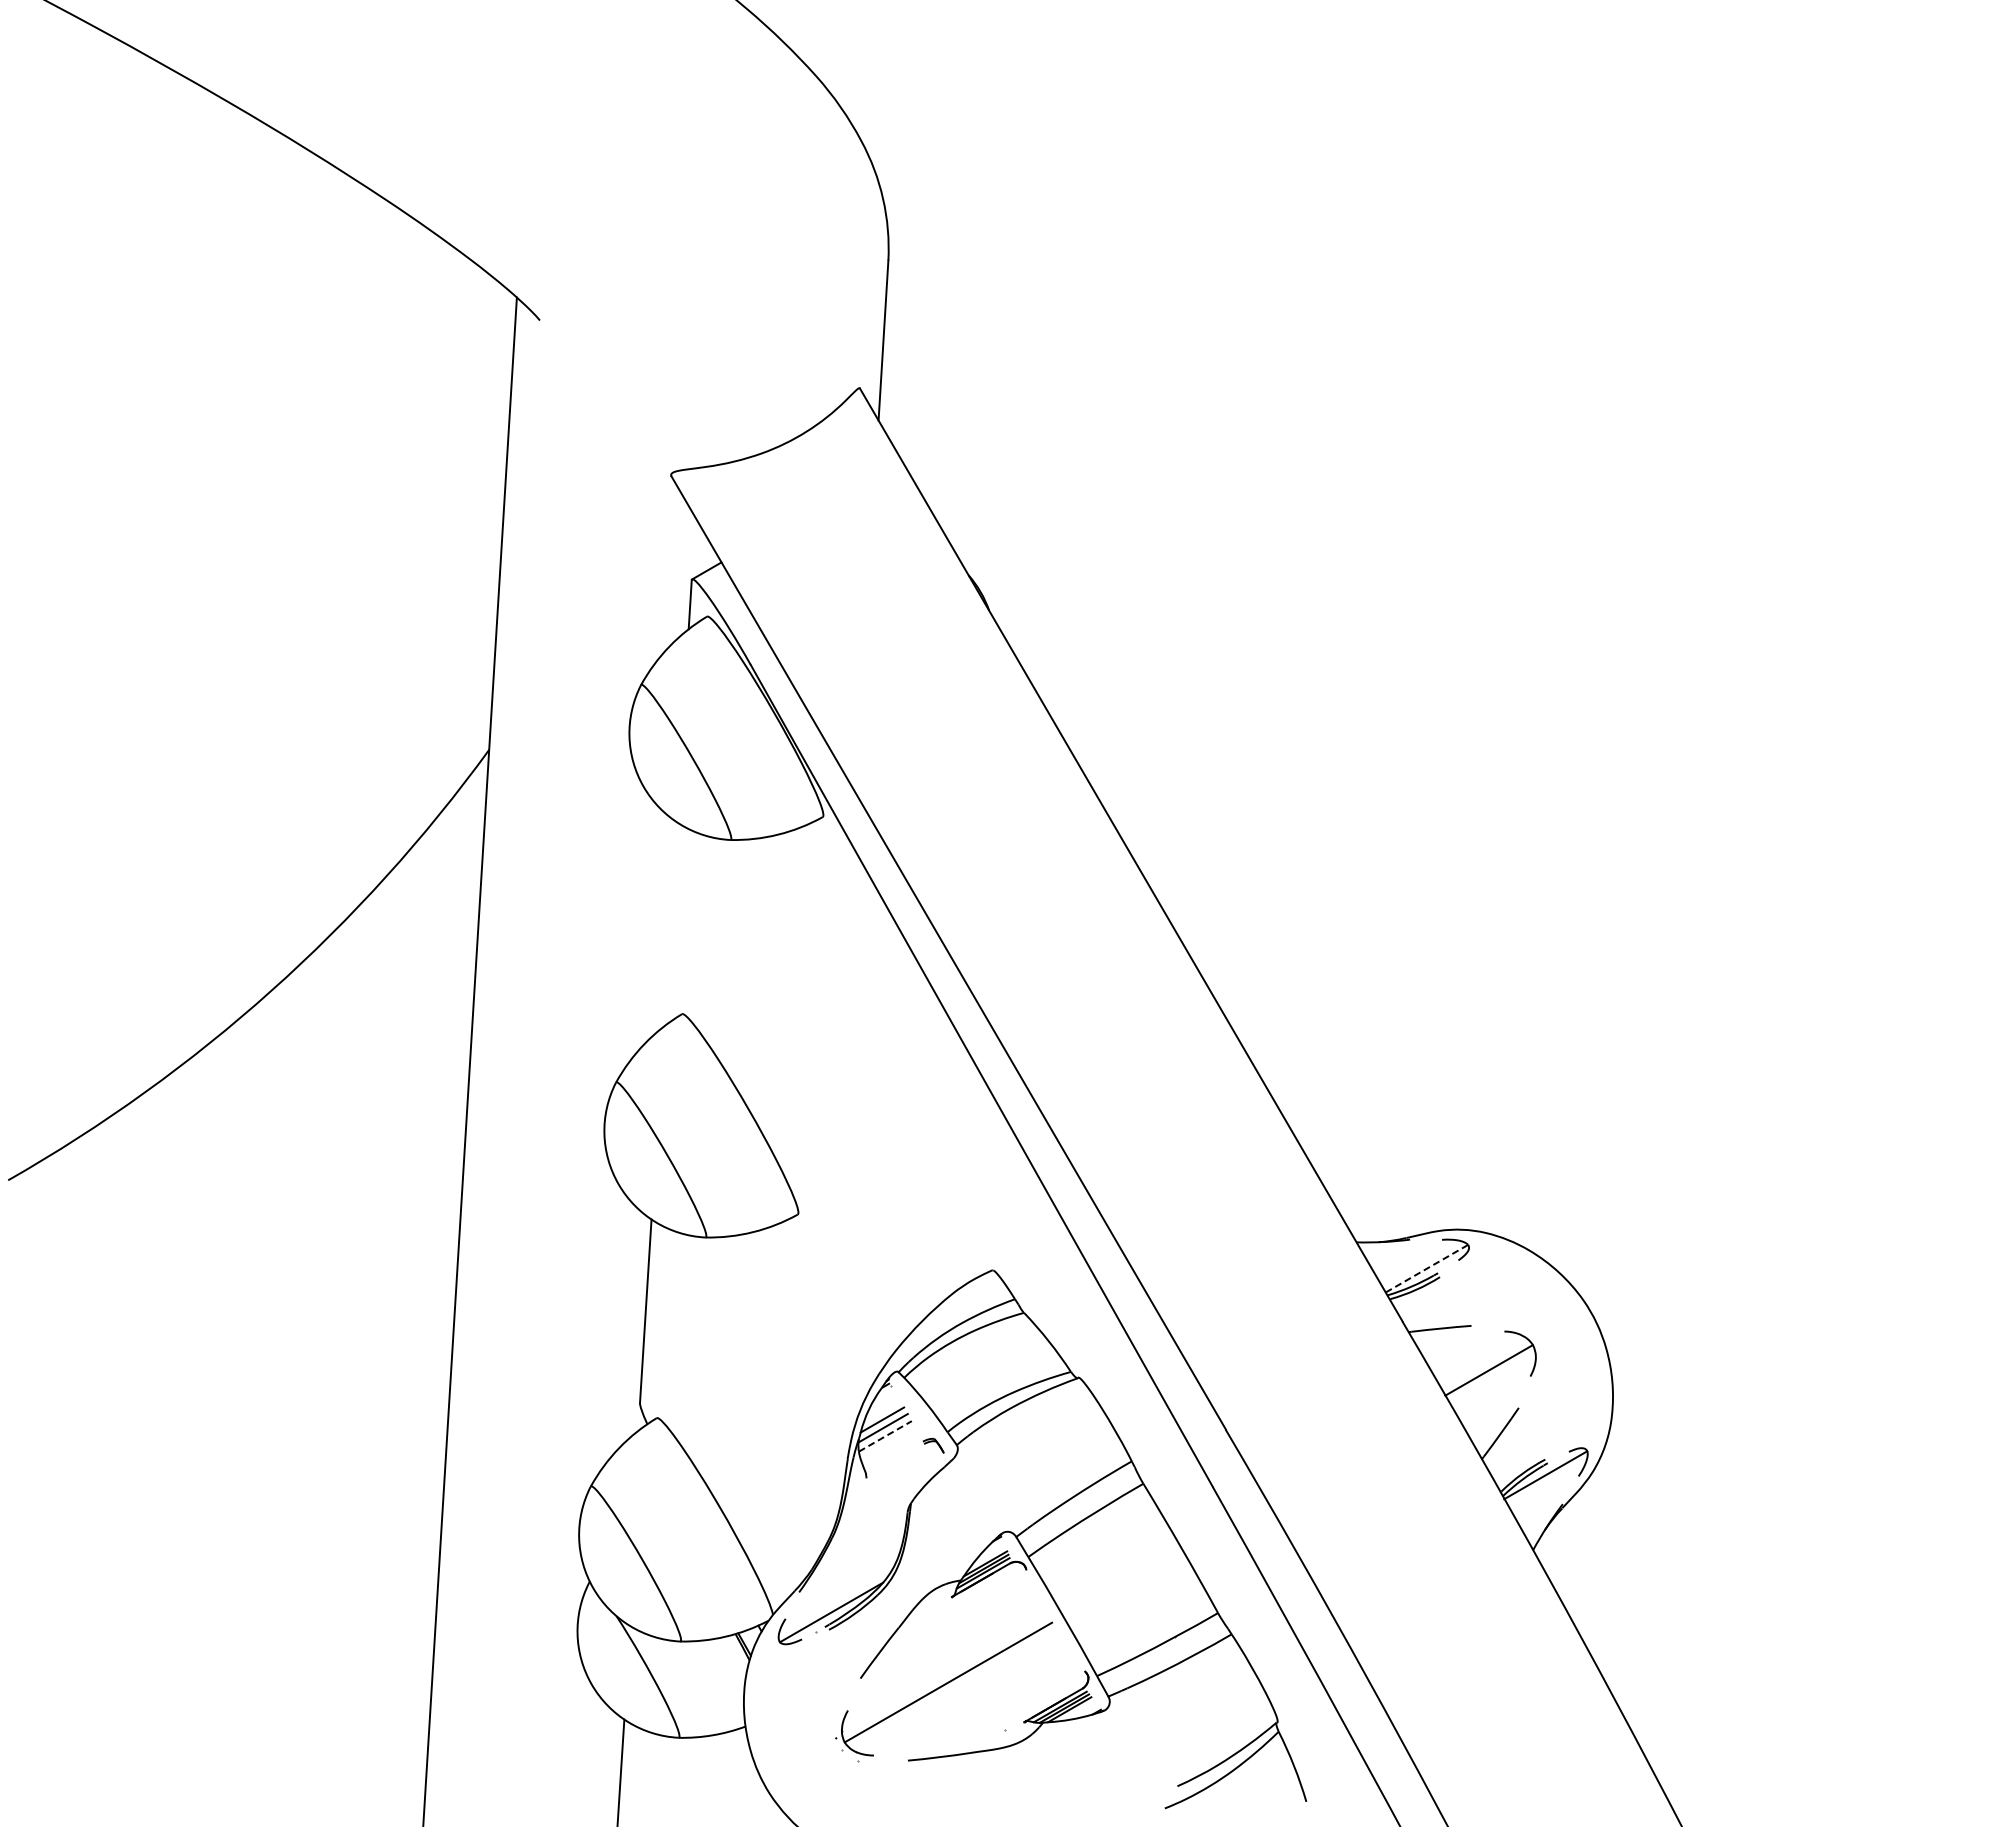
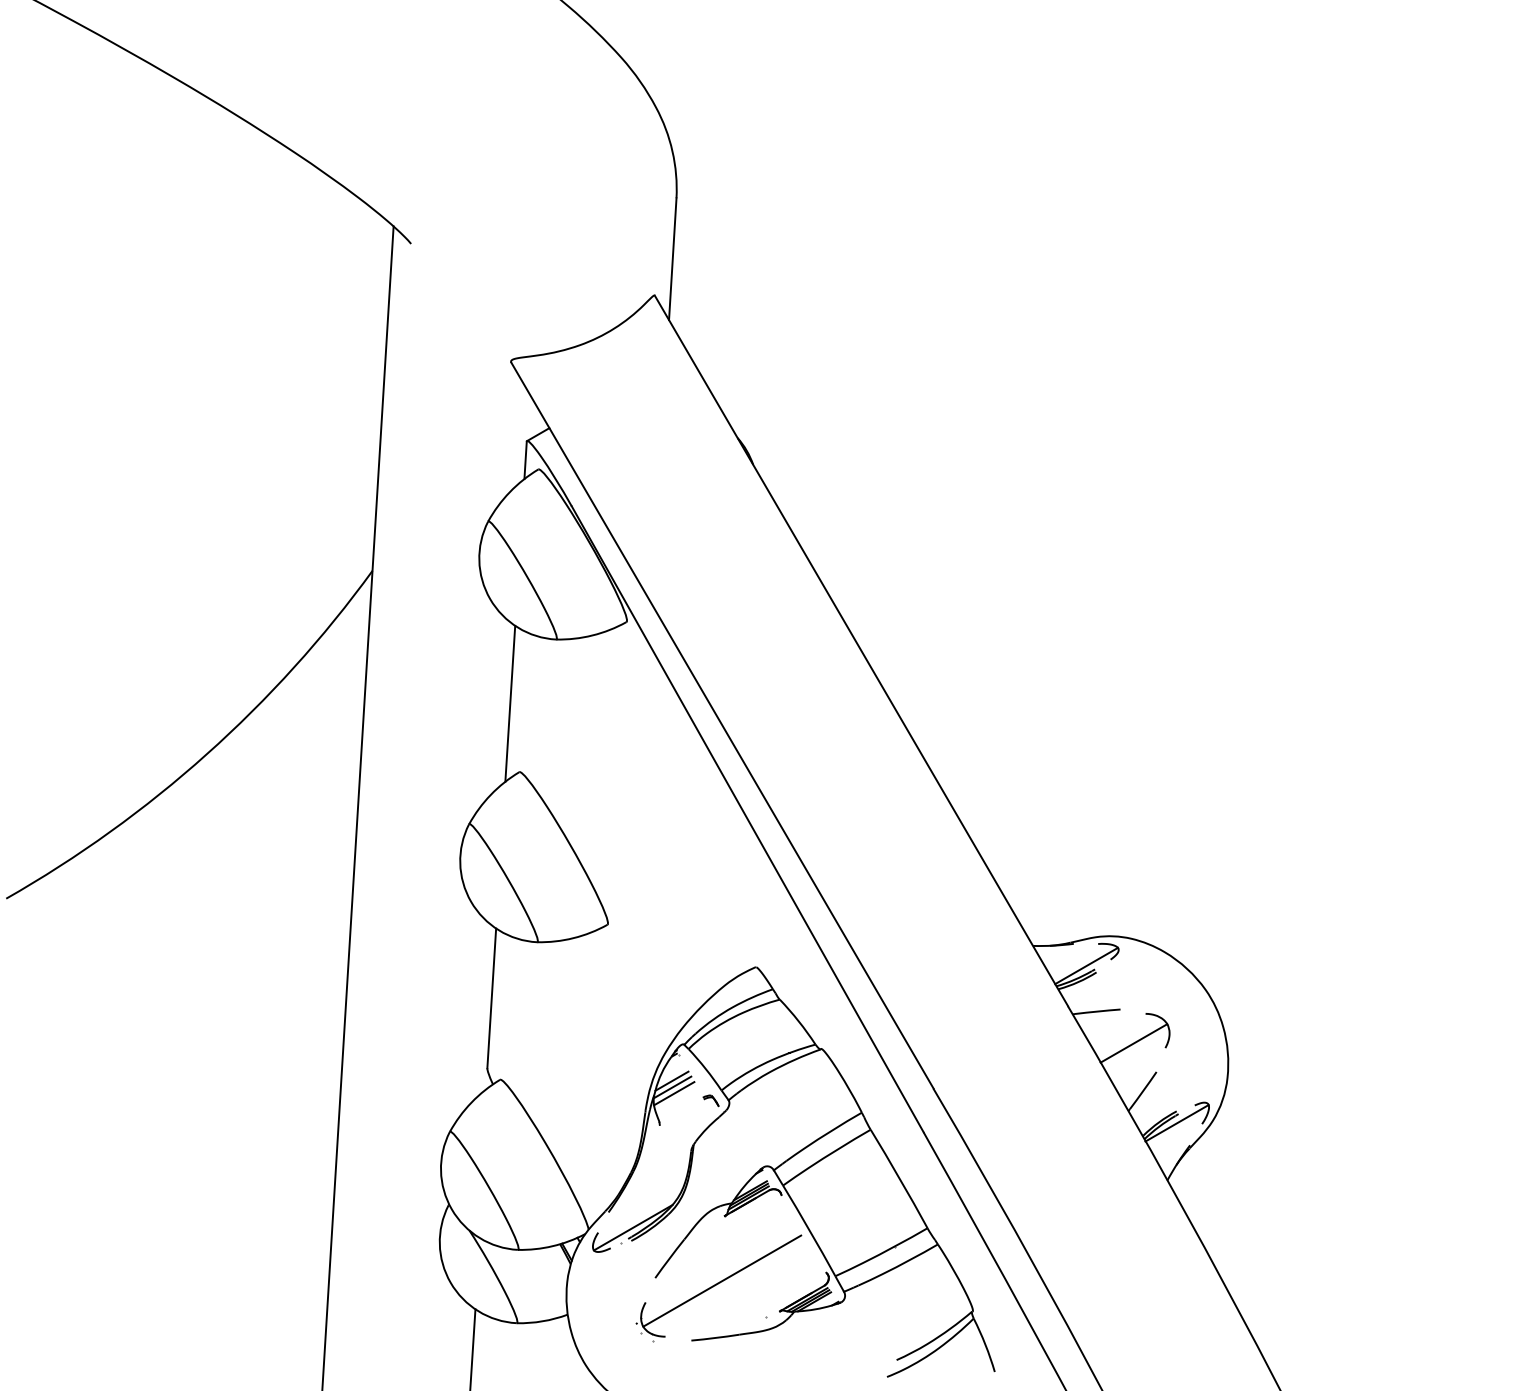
line: (669, 924) -> (509, 703), added
line: (1426, 1268) -> (1086, 965), dashed -> solid
line: (885, 1436) -> (674, 1093), dashed -> solid

